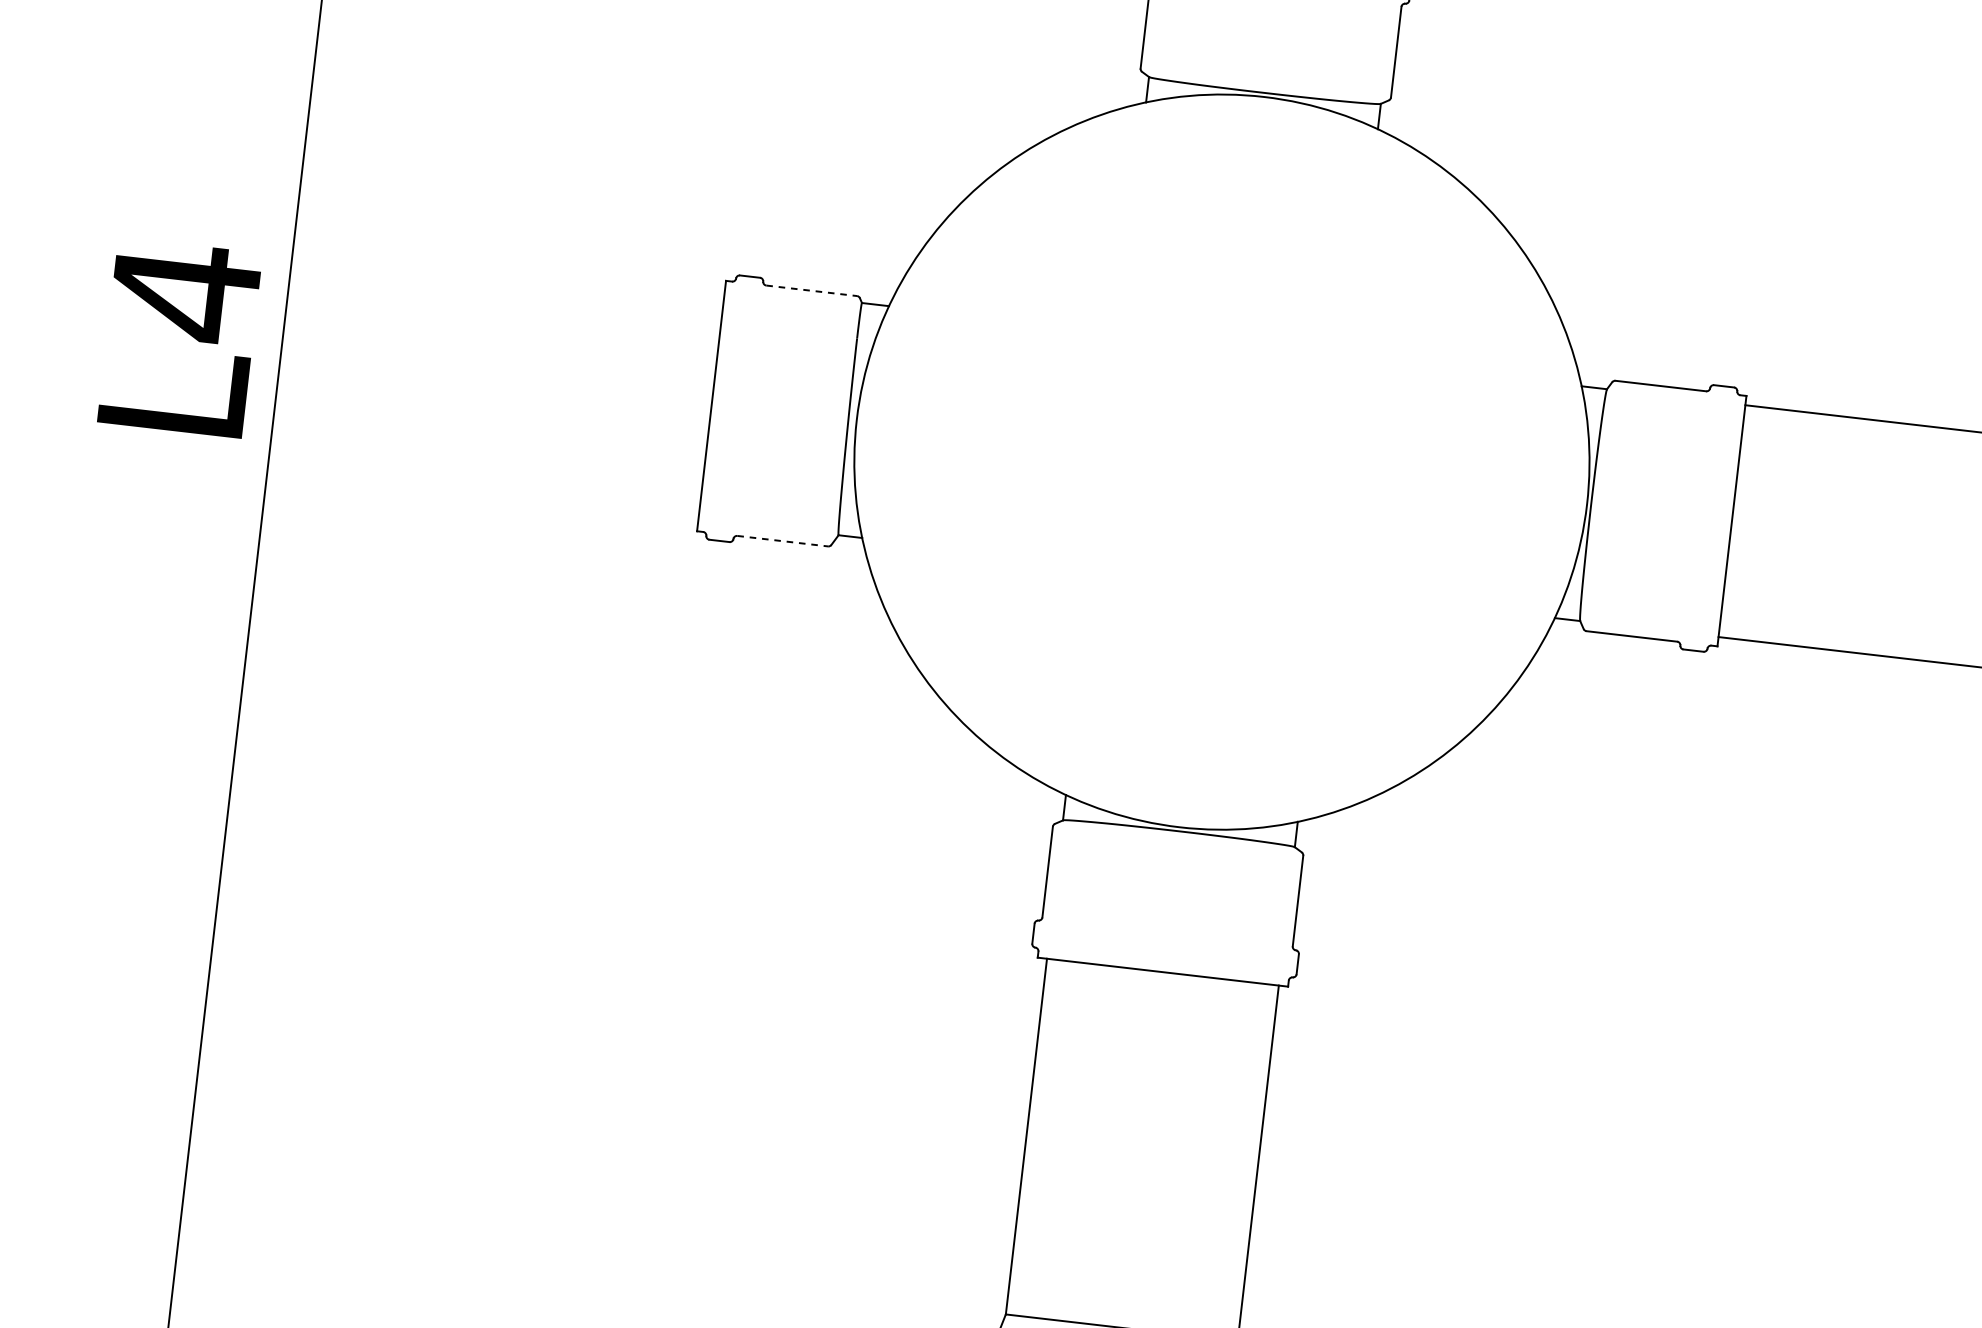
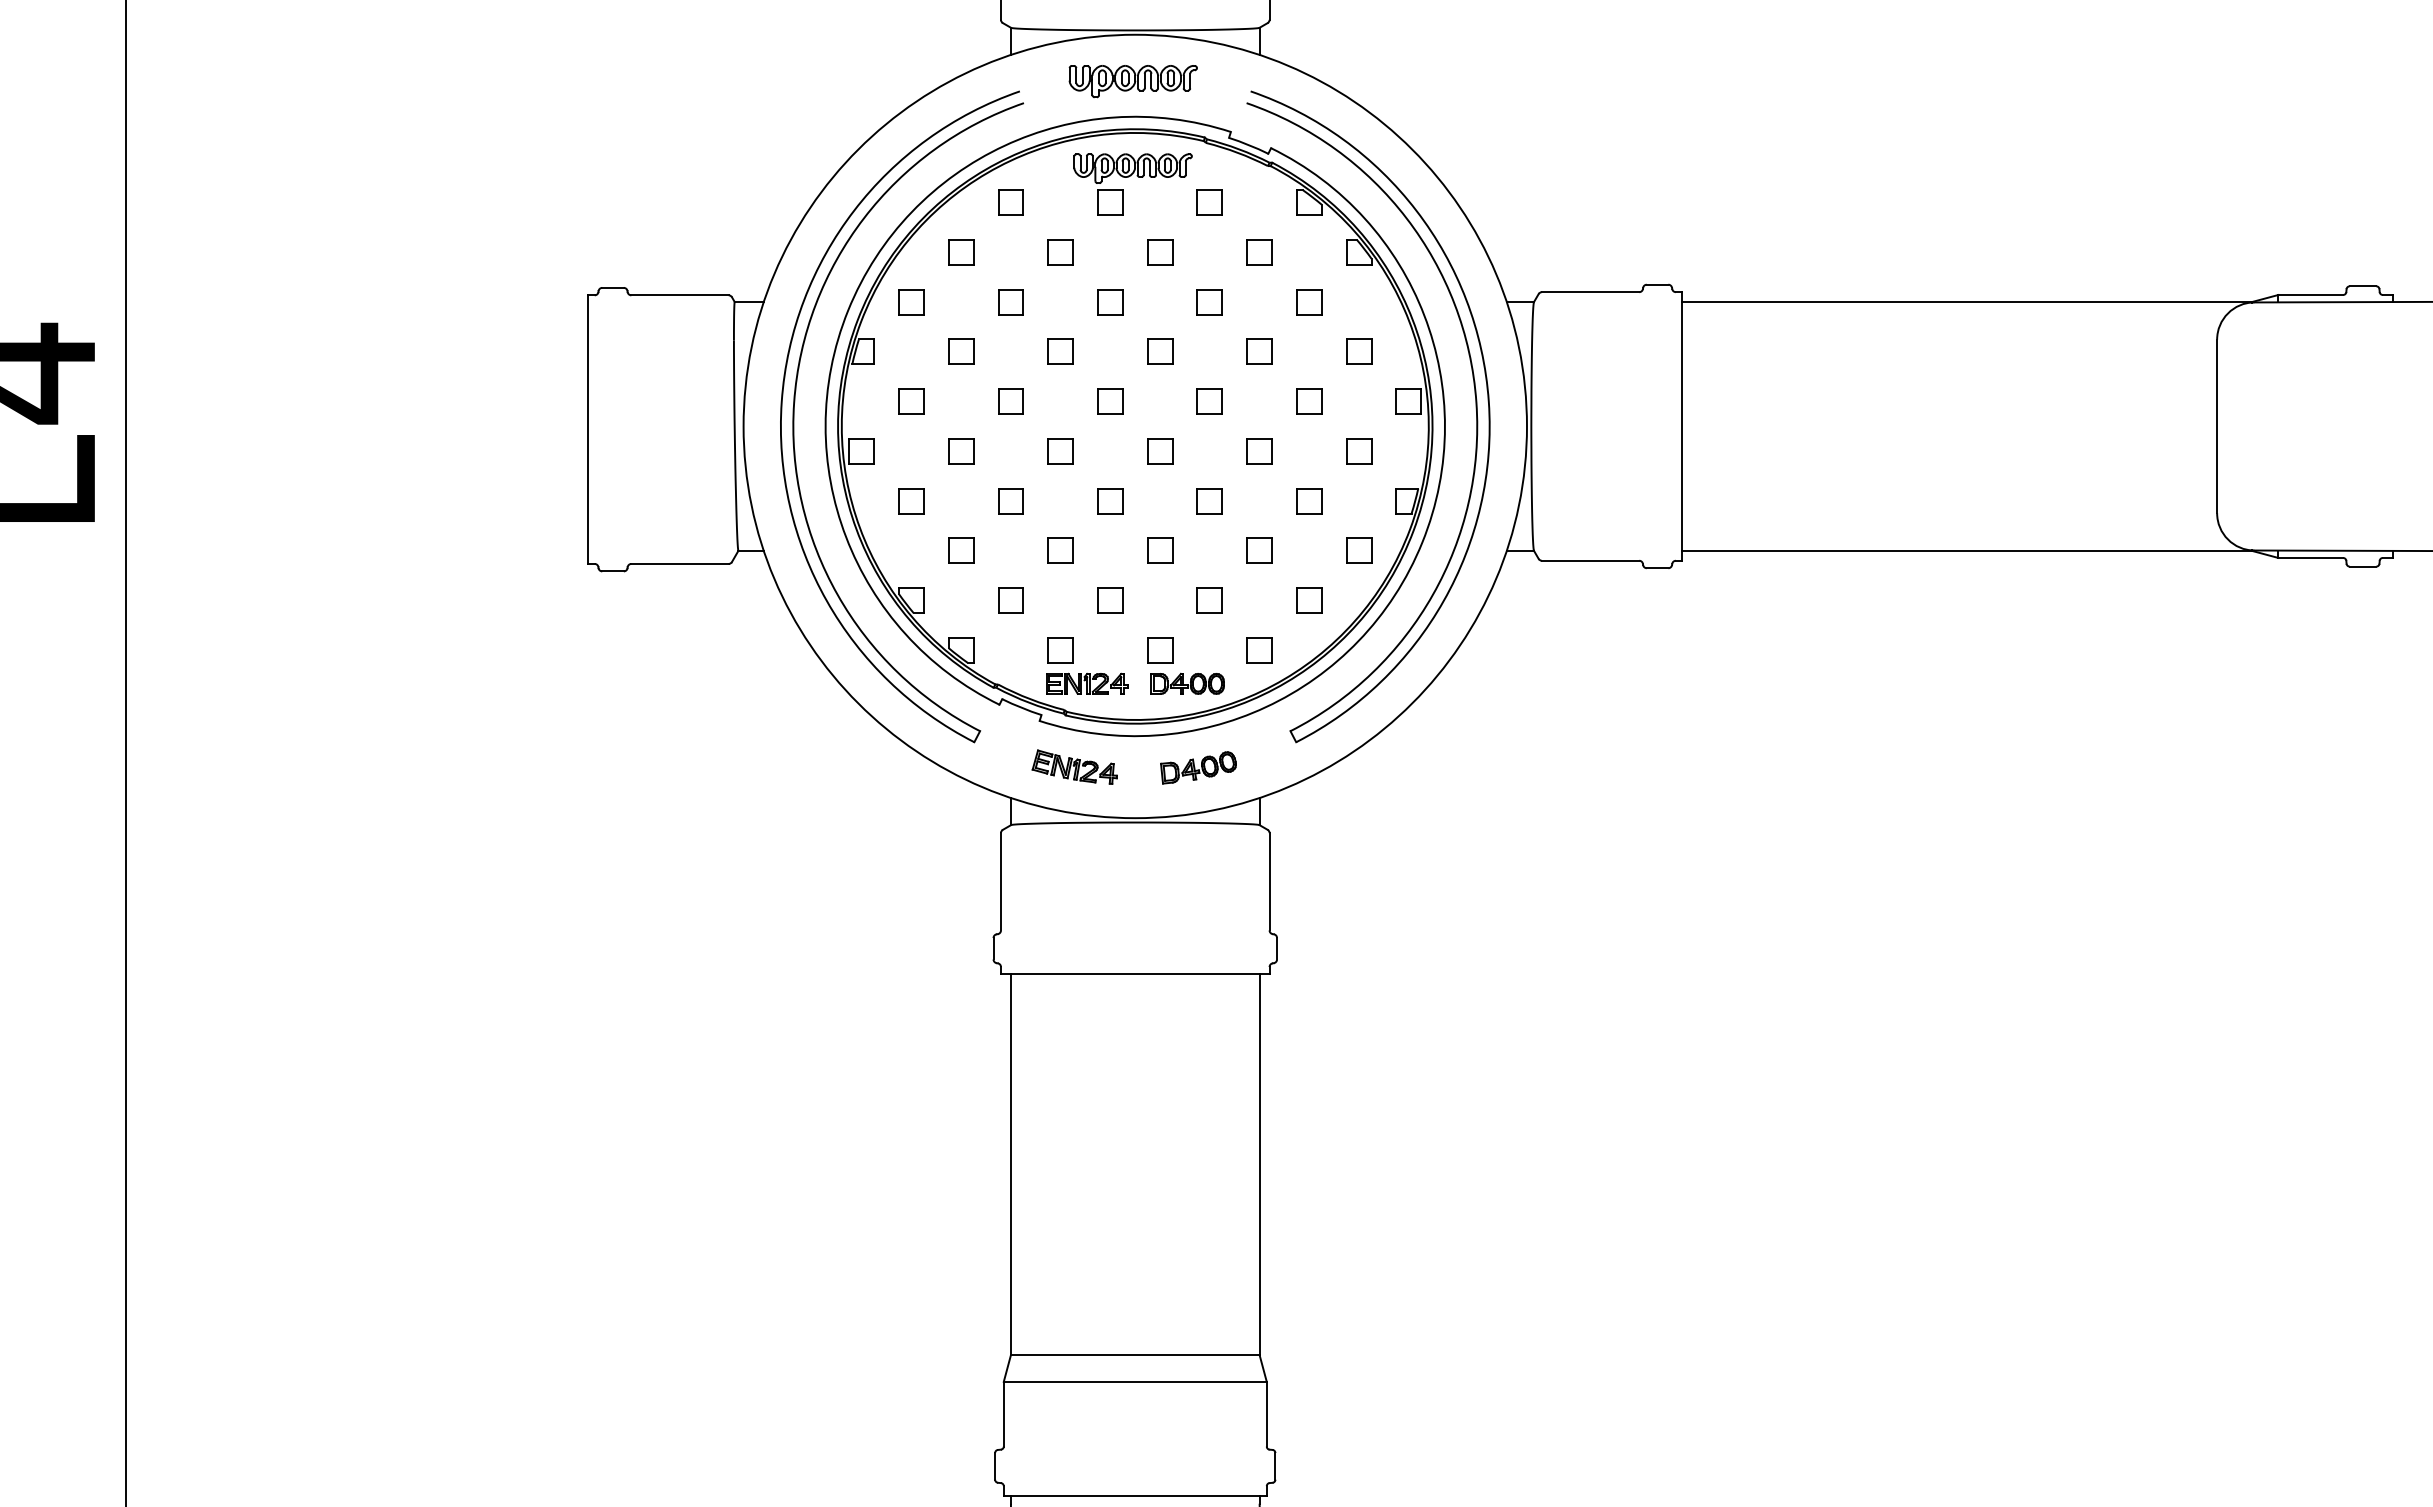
line: (812, 290) -> (680, 295), dashed -> solid
part: (1222, 460) -> (1135, 424), added
line: (783, 540) -> (680, 563), dashed -> solid

